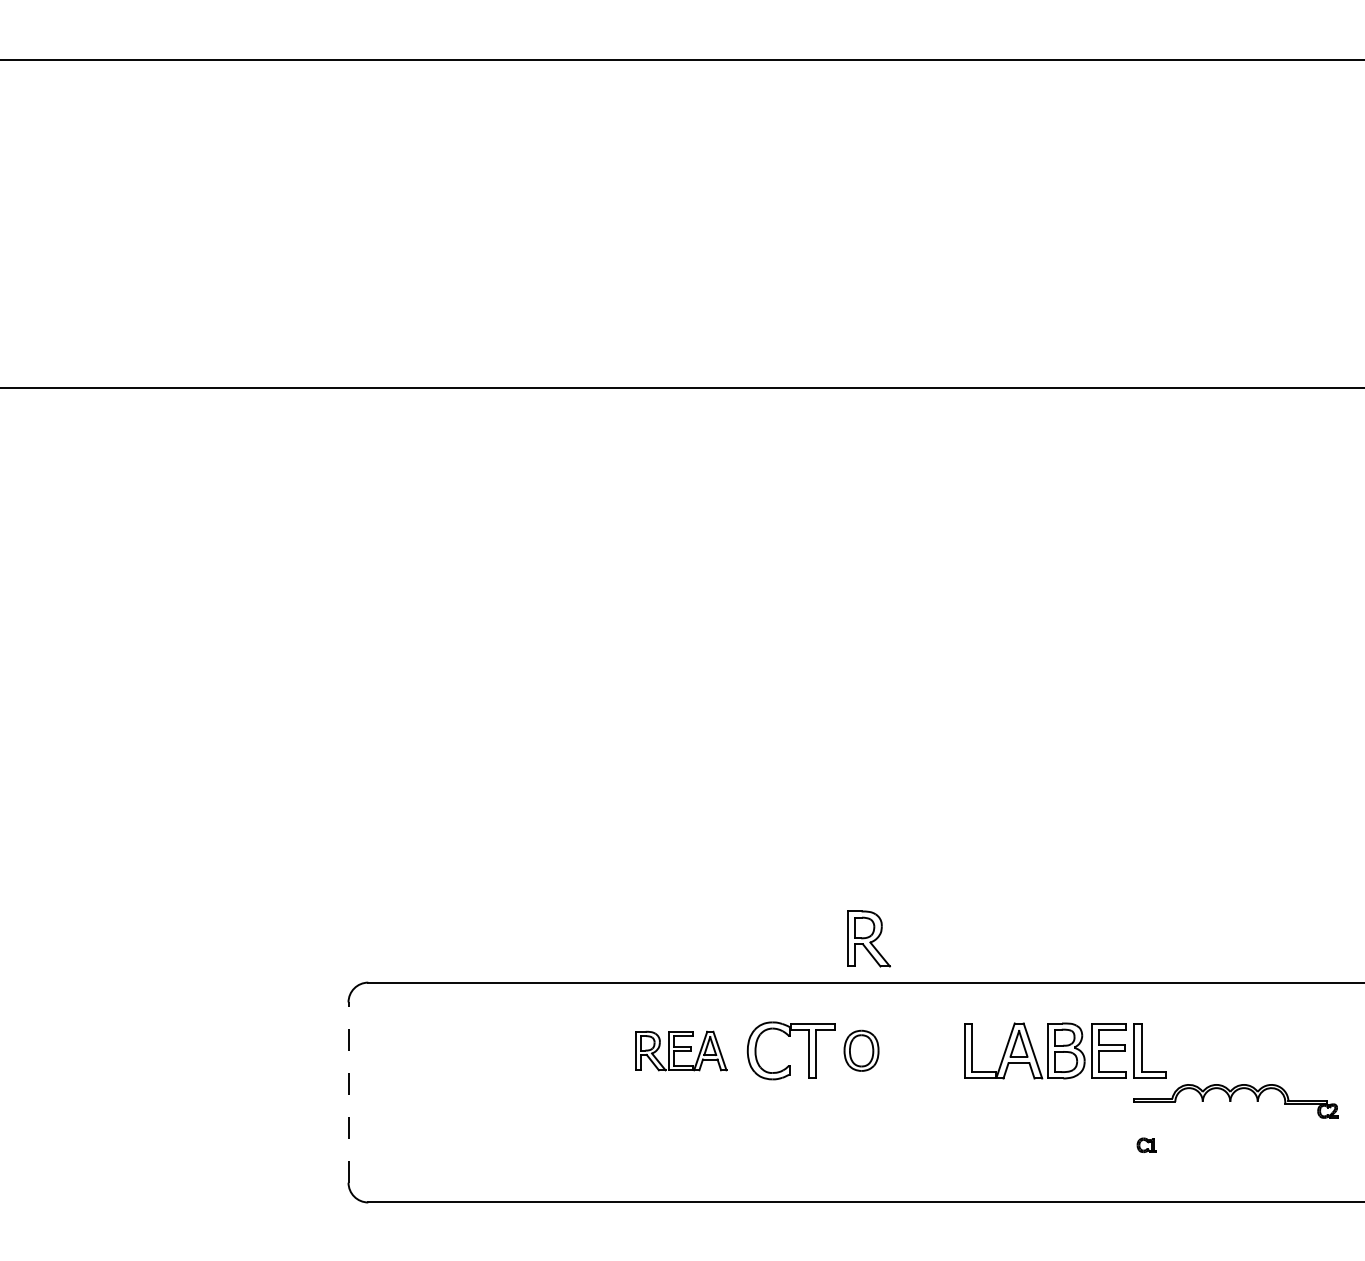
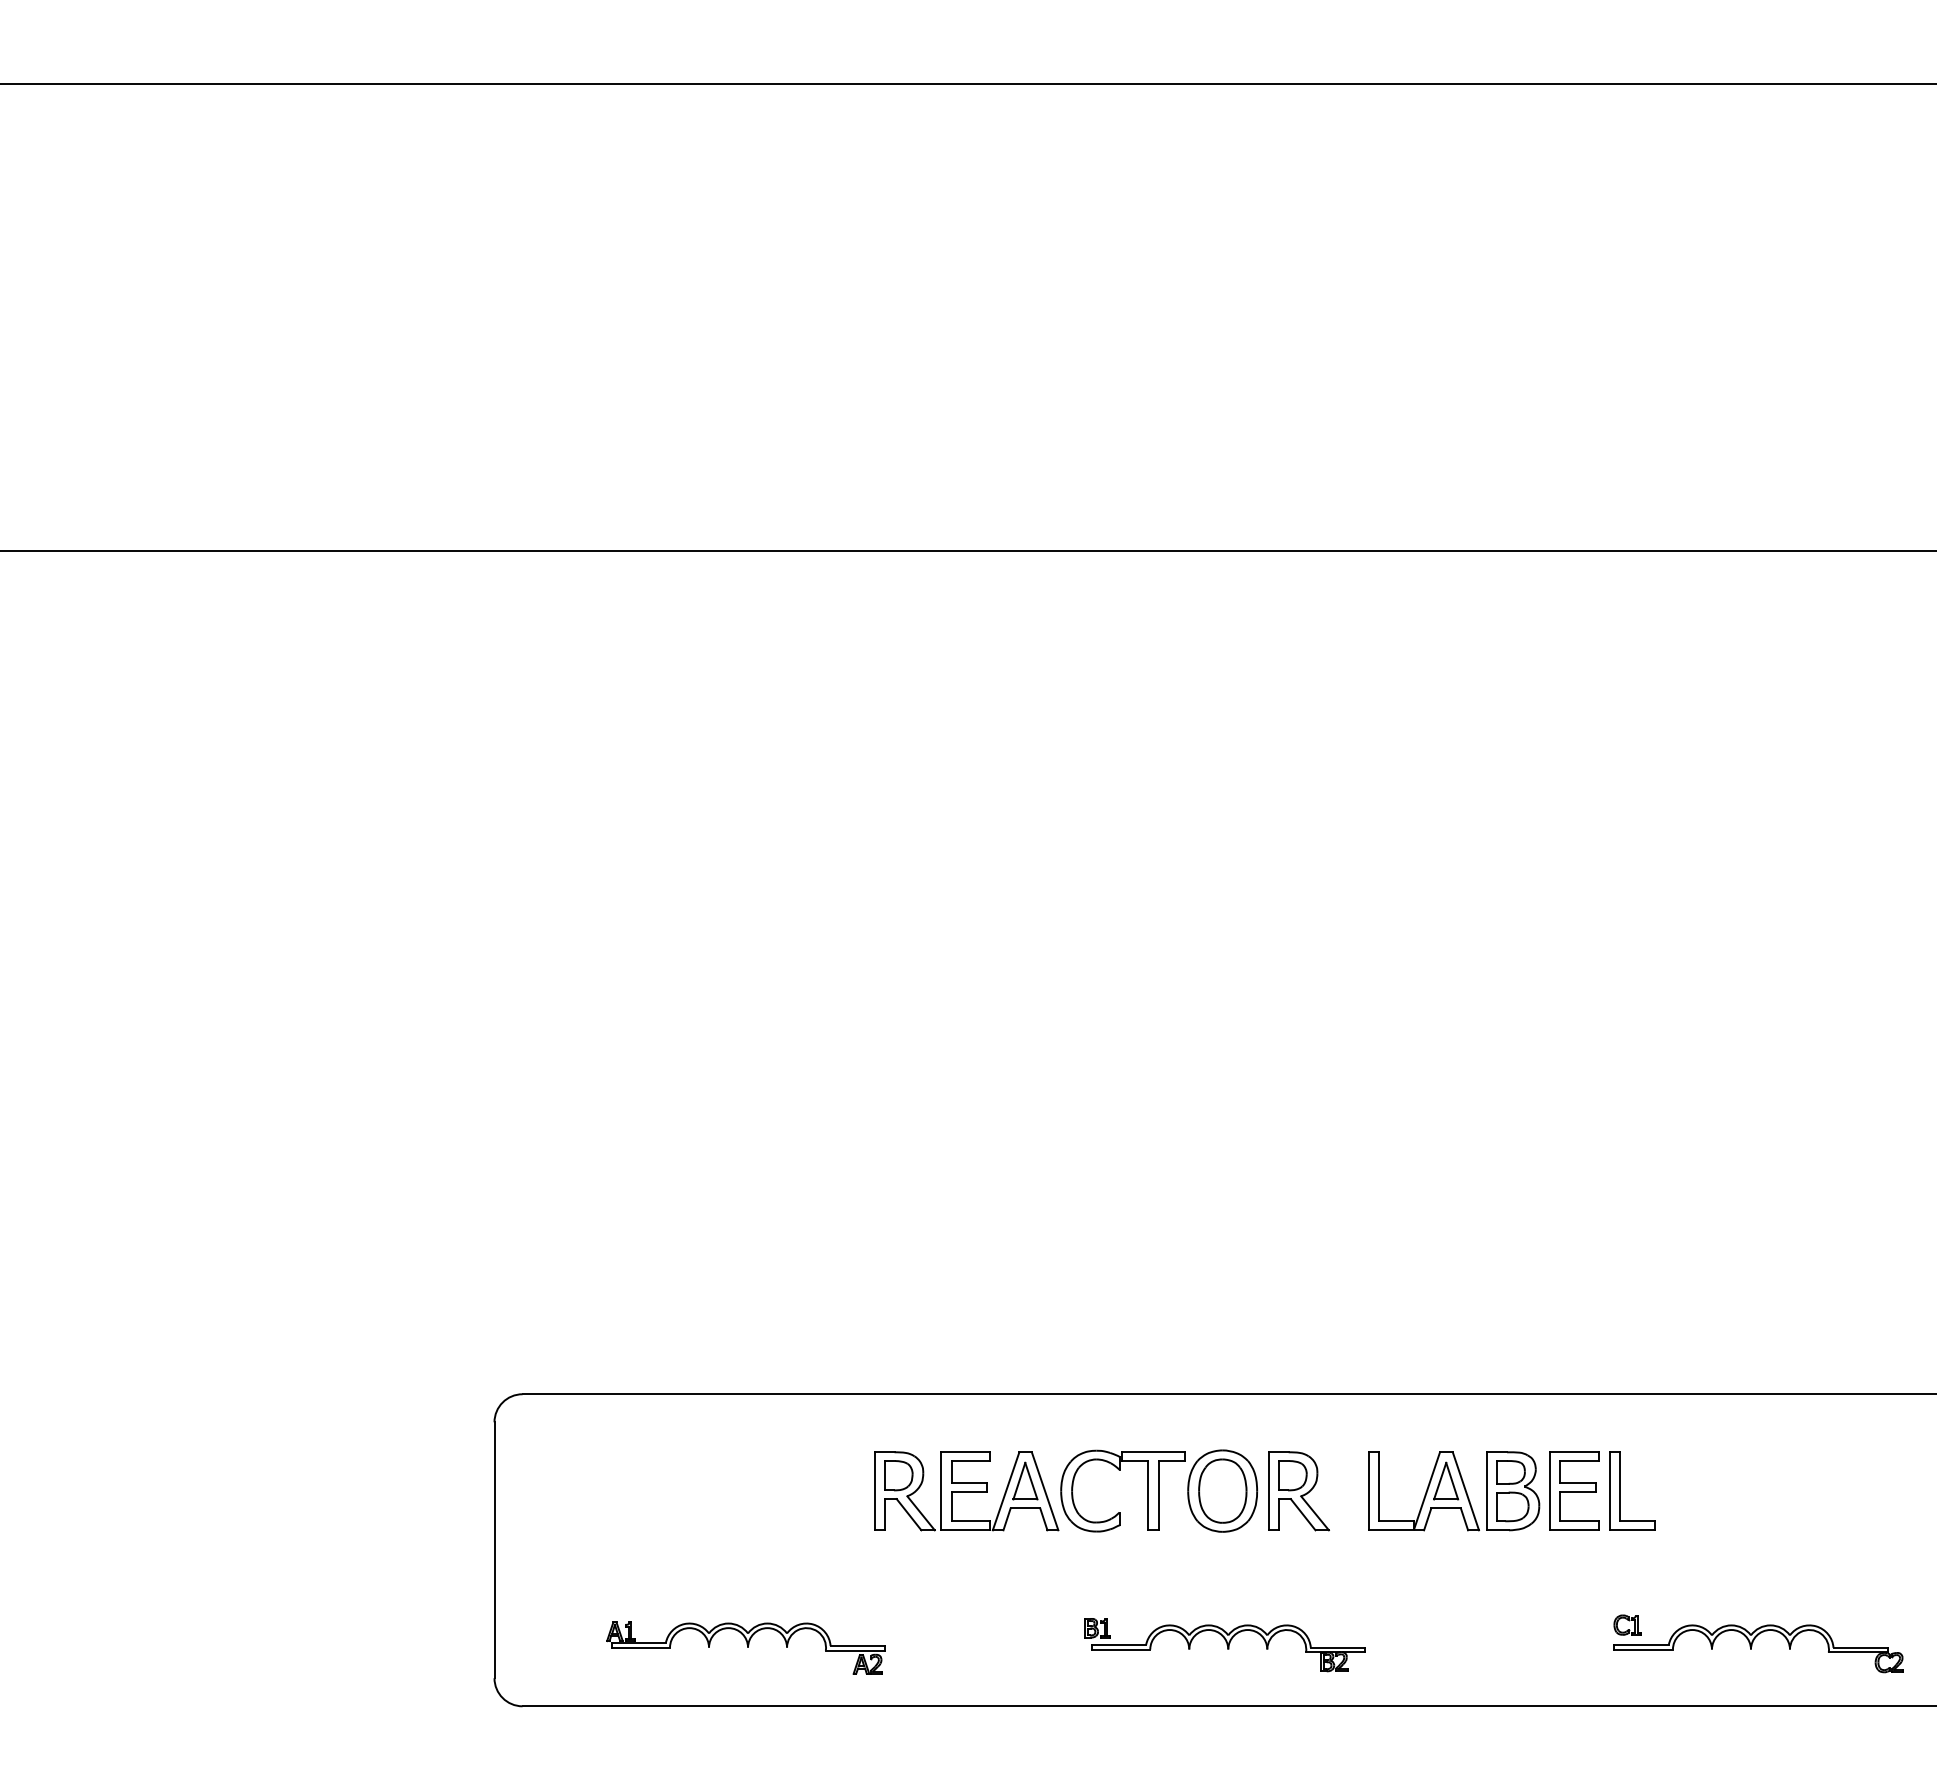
part: (868, 939) -> (1298, 1491), moved
part: (861, 1050) -> (1222, 1490), size x1.43
part: (681, 1051) -> (966, 1491), size x1.43
line: (348, 1092) -> (494, 1550), dashed -> solid
part: (1231, 1099) -> (1752, 1646), moved
part: (862, 1159) -> (1224, 1645), added
part: (525, 1161) -> (745, 1647), added

